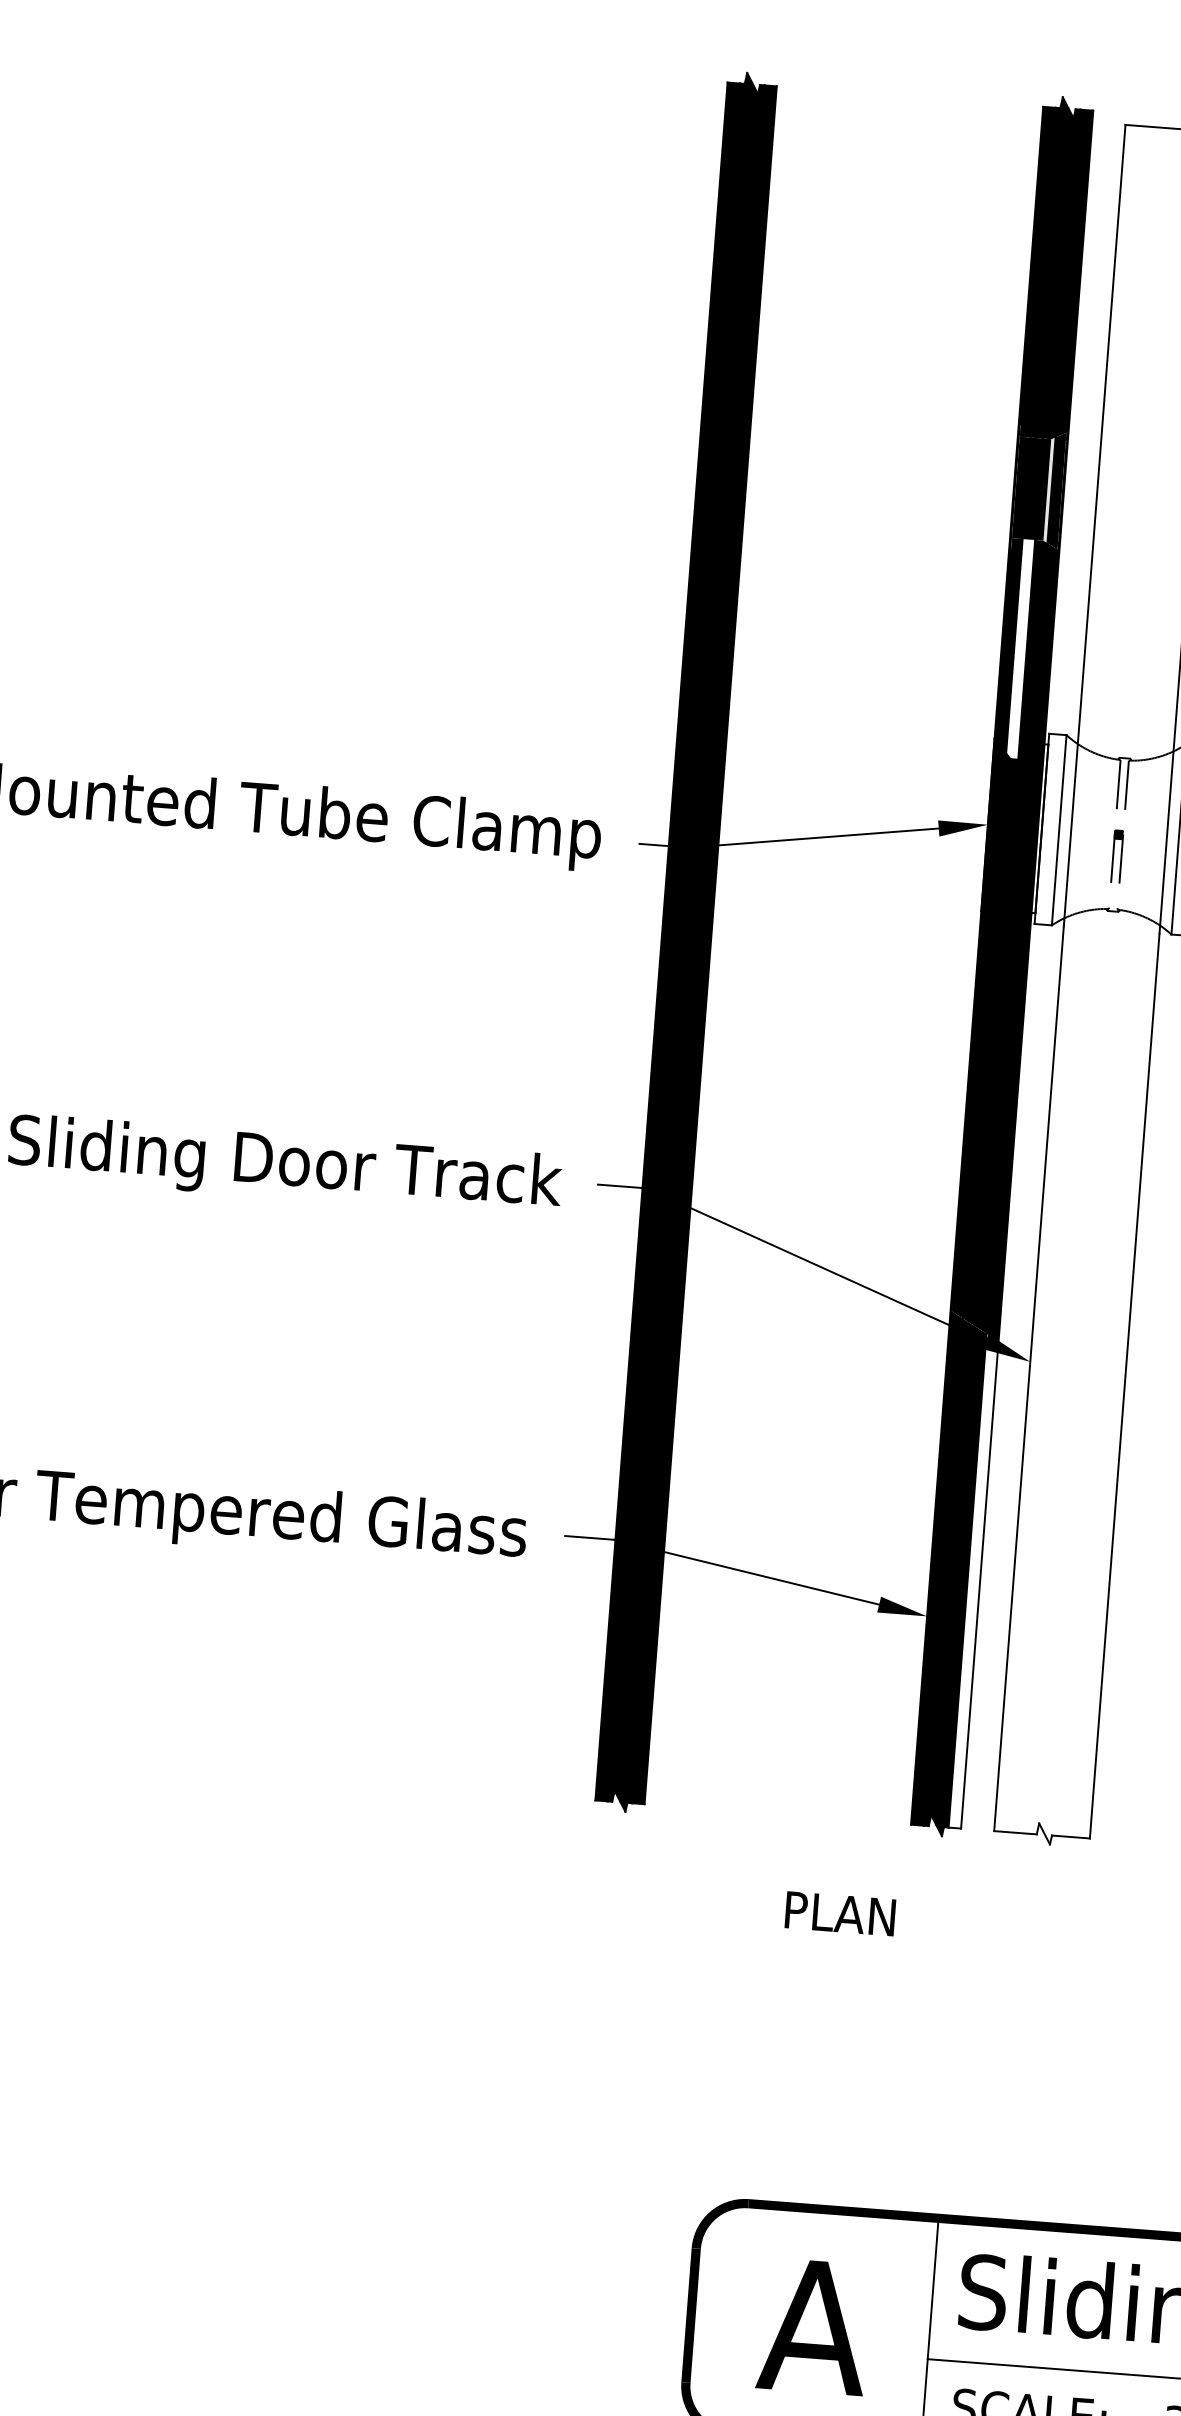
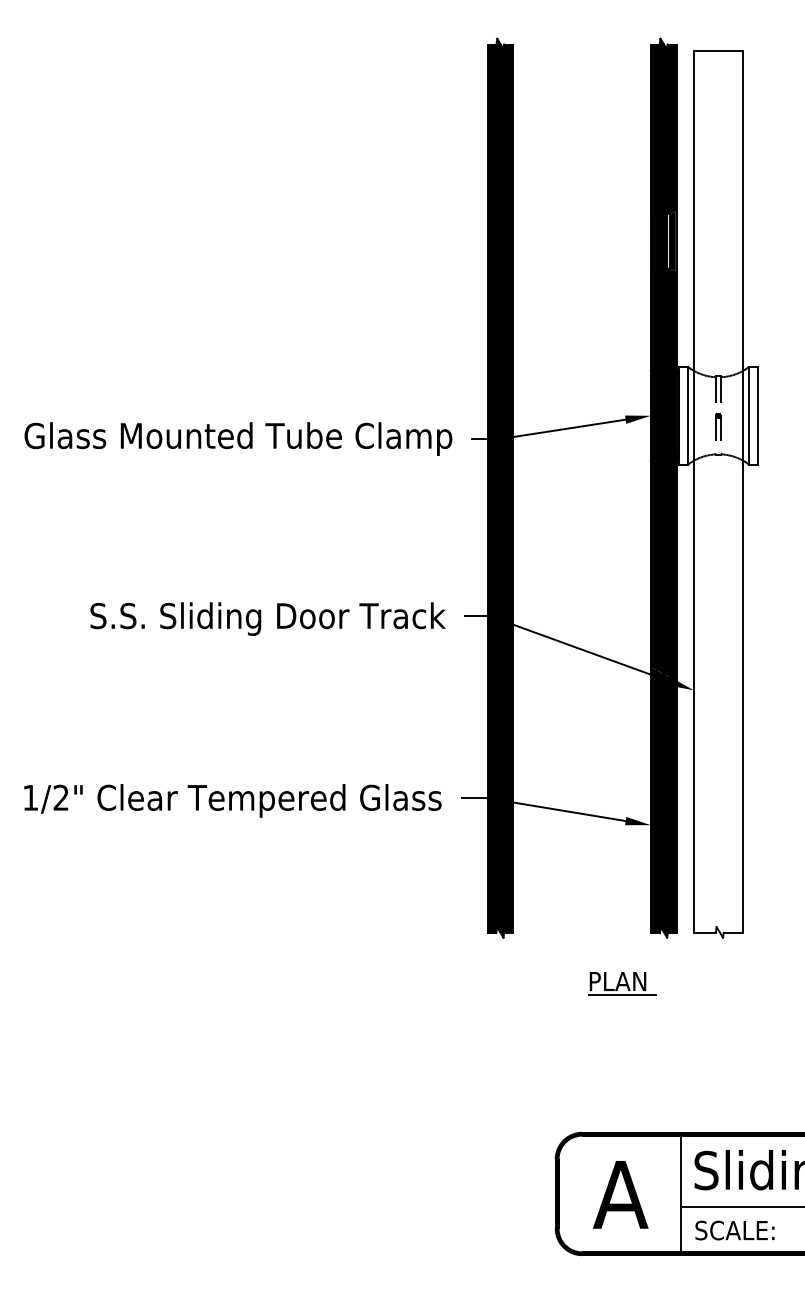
fill: (1020, 649) -> (660, 324), added
fill: (974, 1579) -> (673, 804), added
line: (845, 1941) -> (621, 995), added

